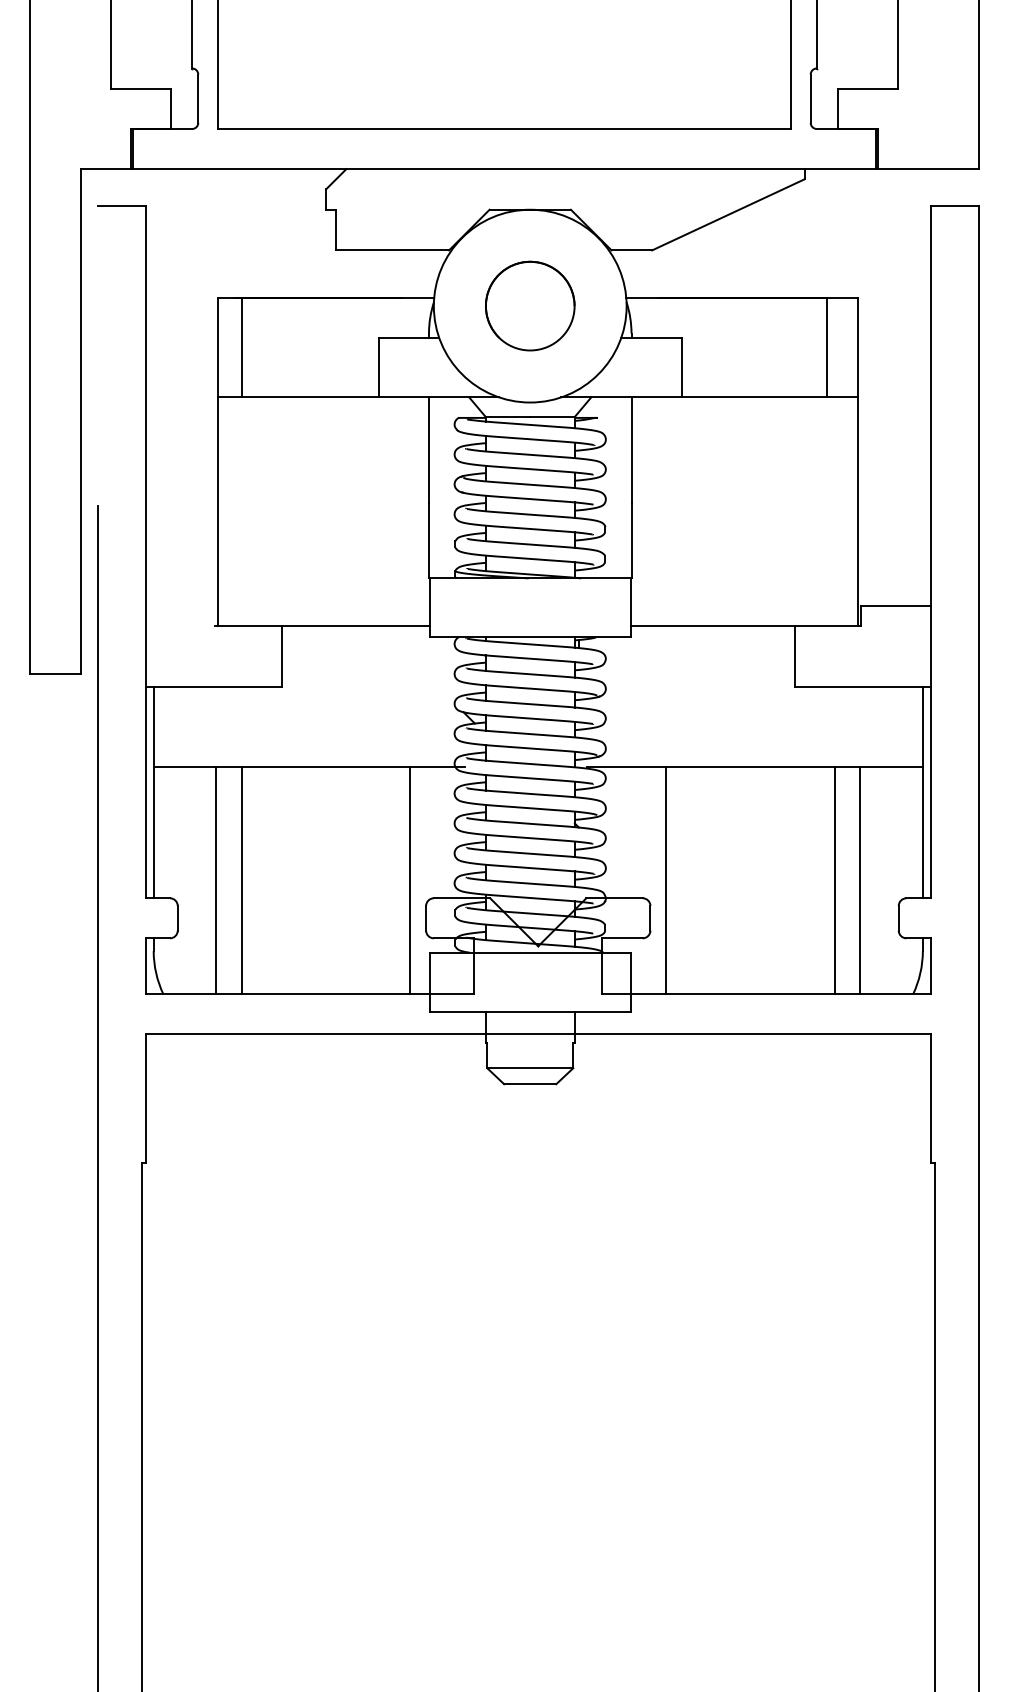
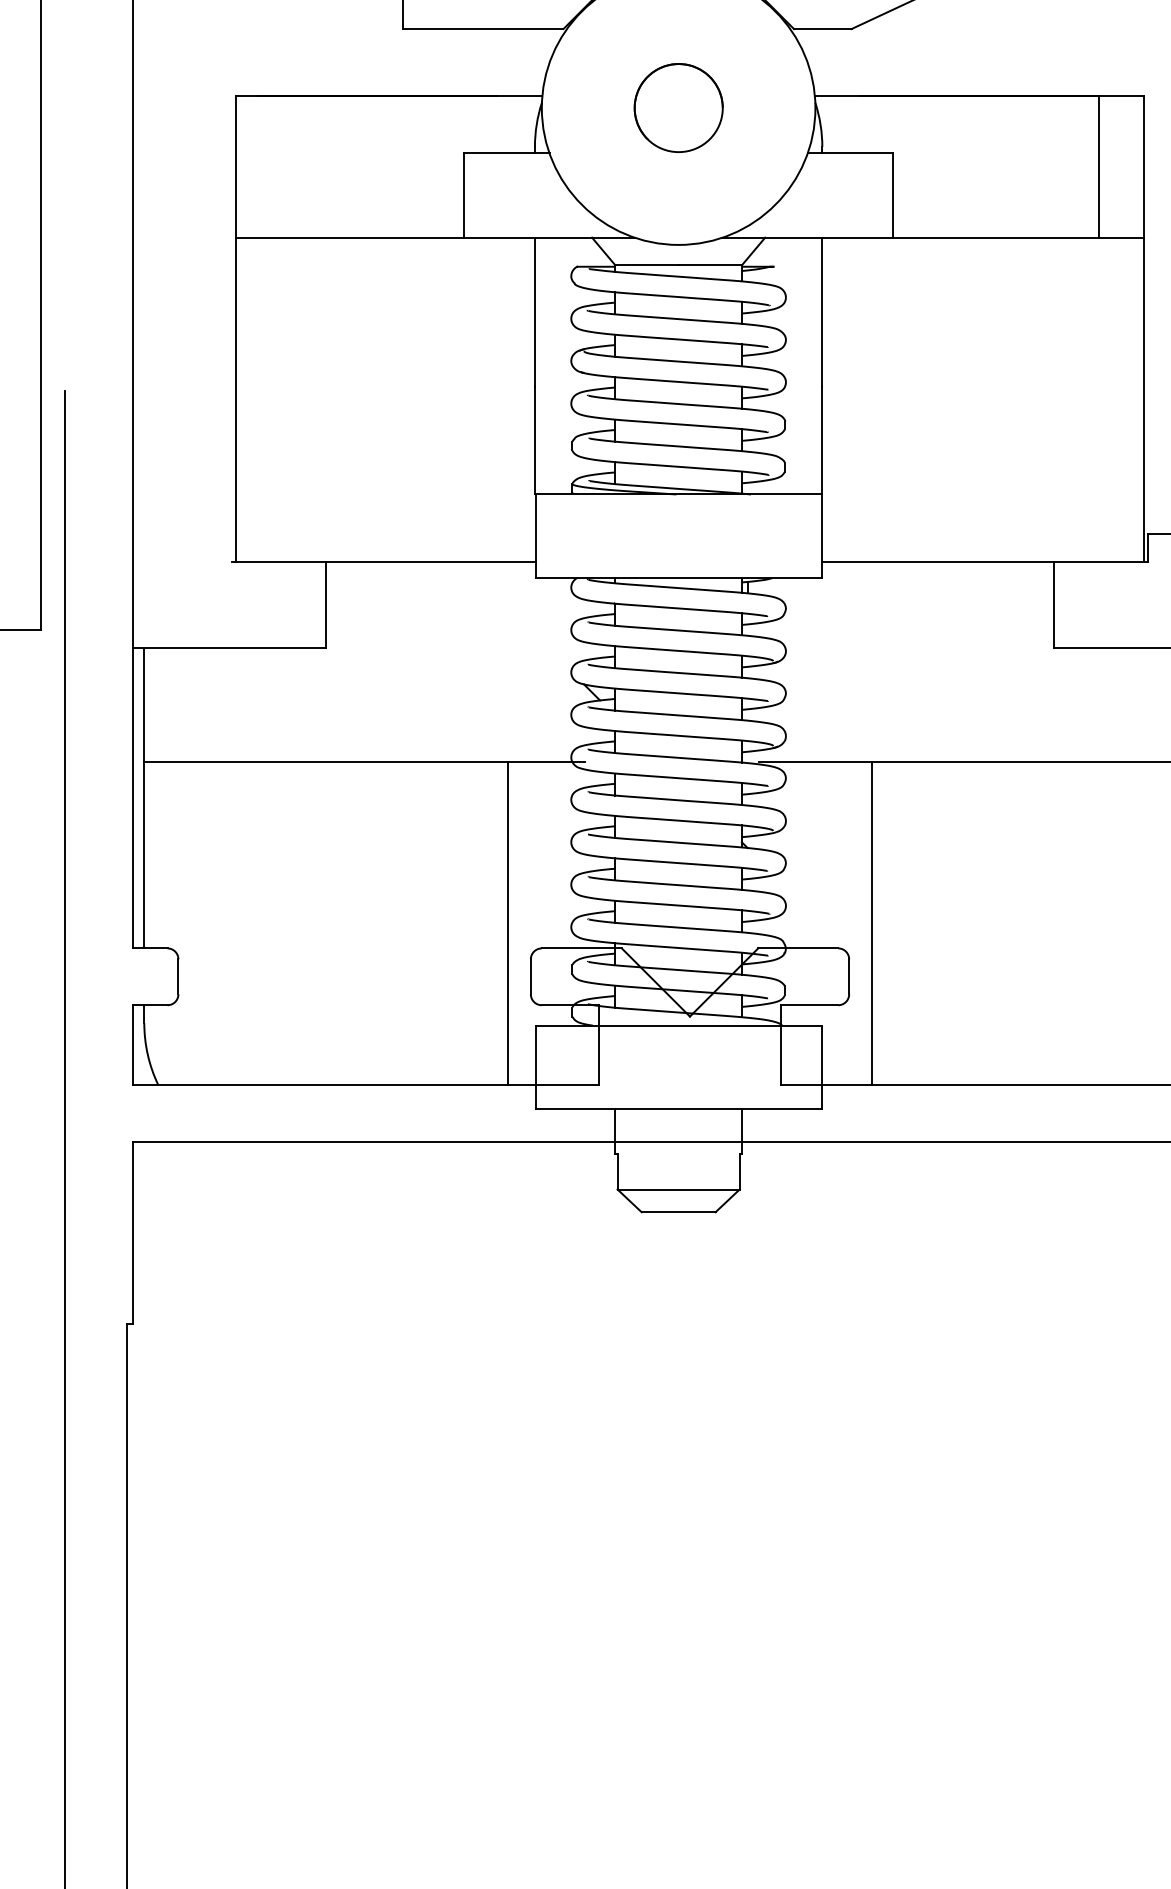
part: (530, 305) -> (678, 107), size x0.7
line: (241, 347) -> (268, 166), removed
line: (216, 880) -> (233, 923), removed
line: (241, 880) -> (268, 923), removed
line: (834, 880) -> (1110, 923), removed
line: (860, 880) -> (1147, 923), removed

